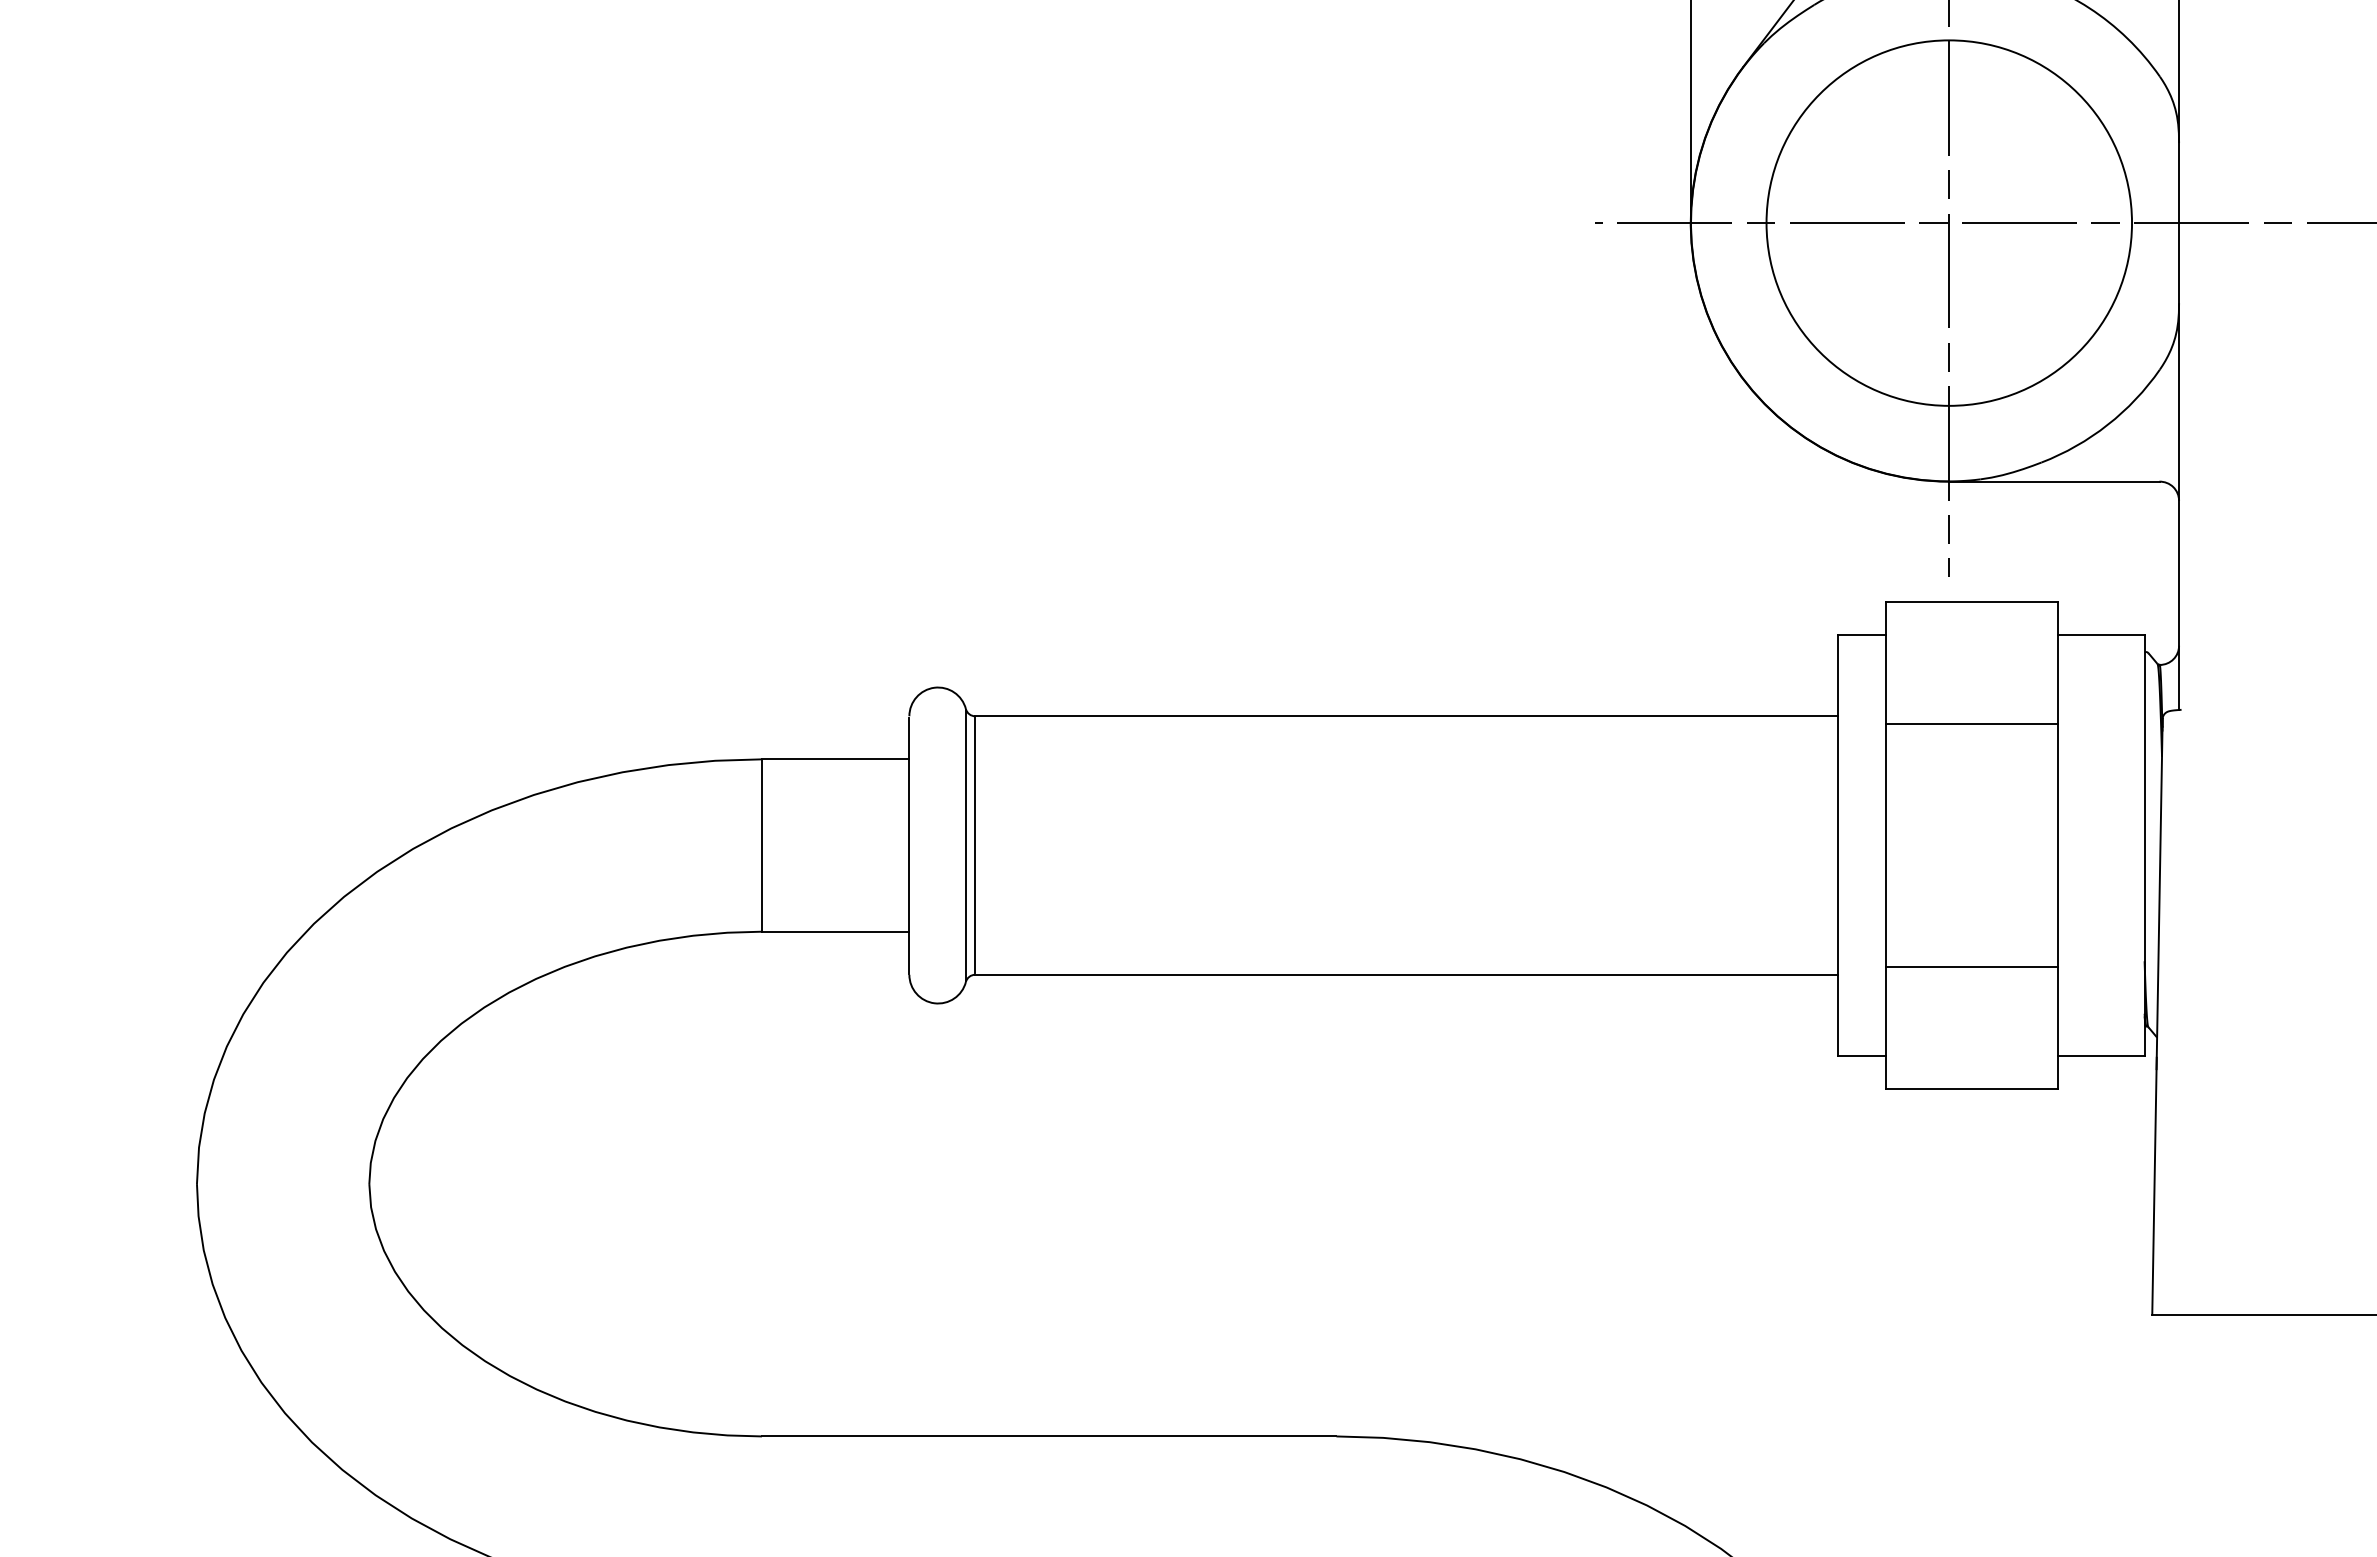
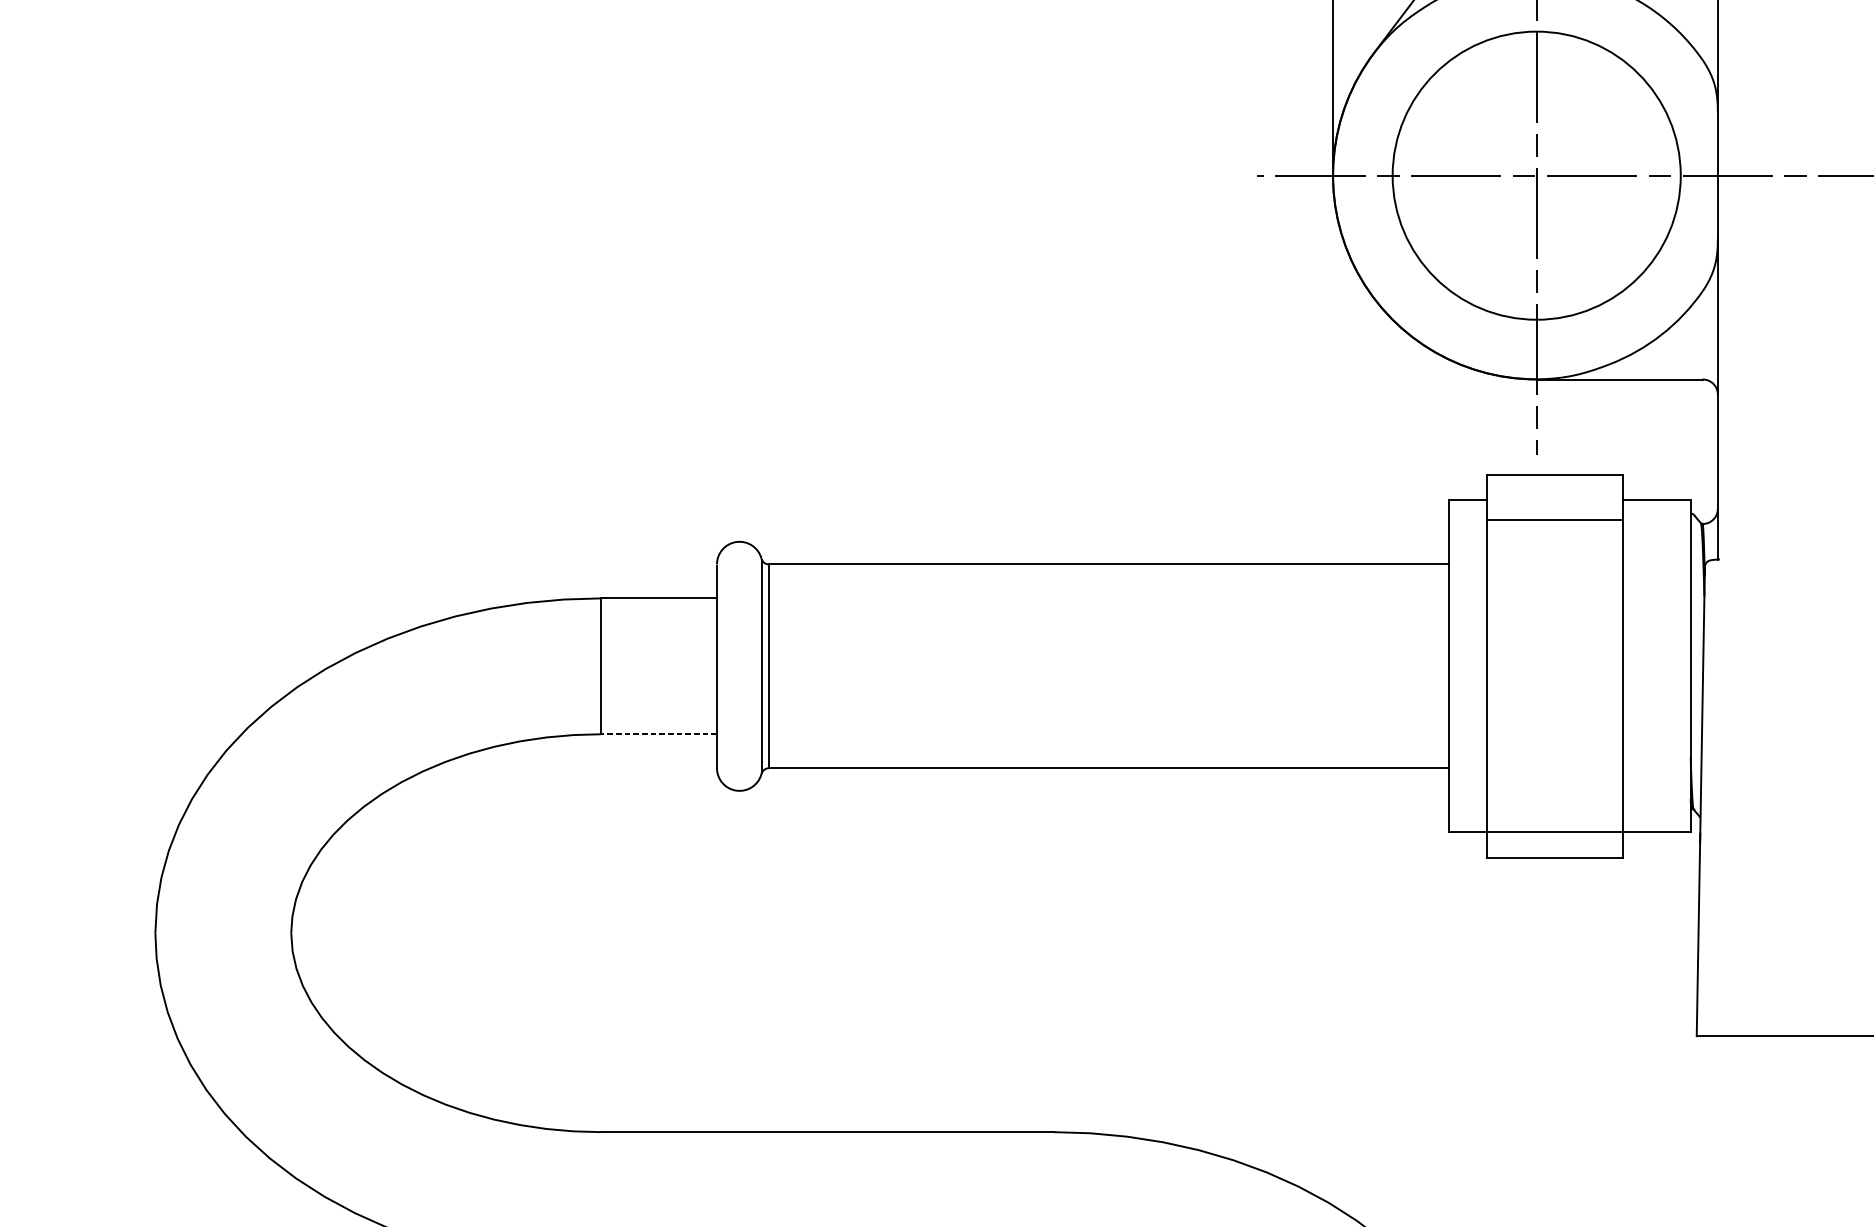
line: (1972, 723) -> (1555, 519), moved
line: (835, 931) -> (658, 734), solid -> dashed
line: (1972, 967) -> (1555, 832), moved

